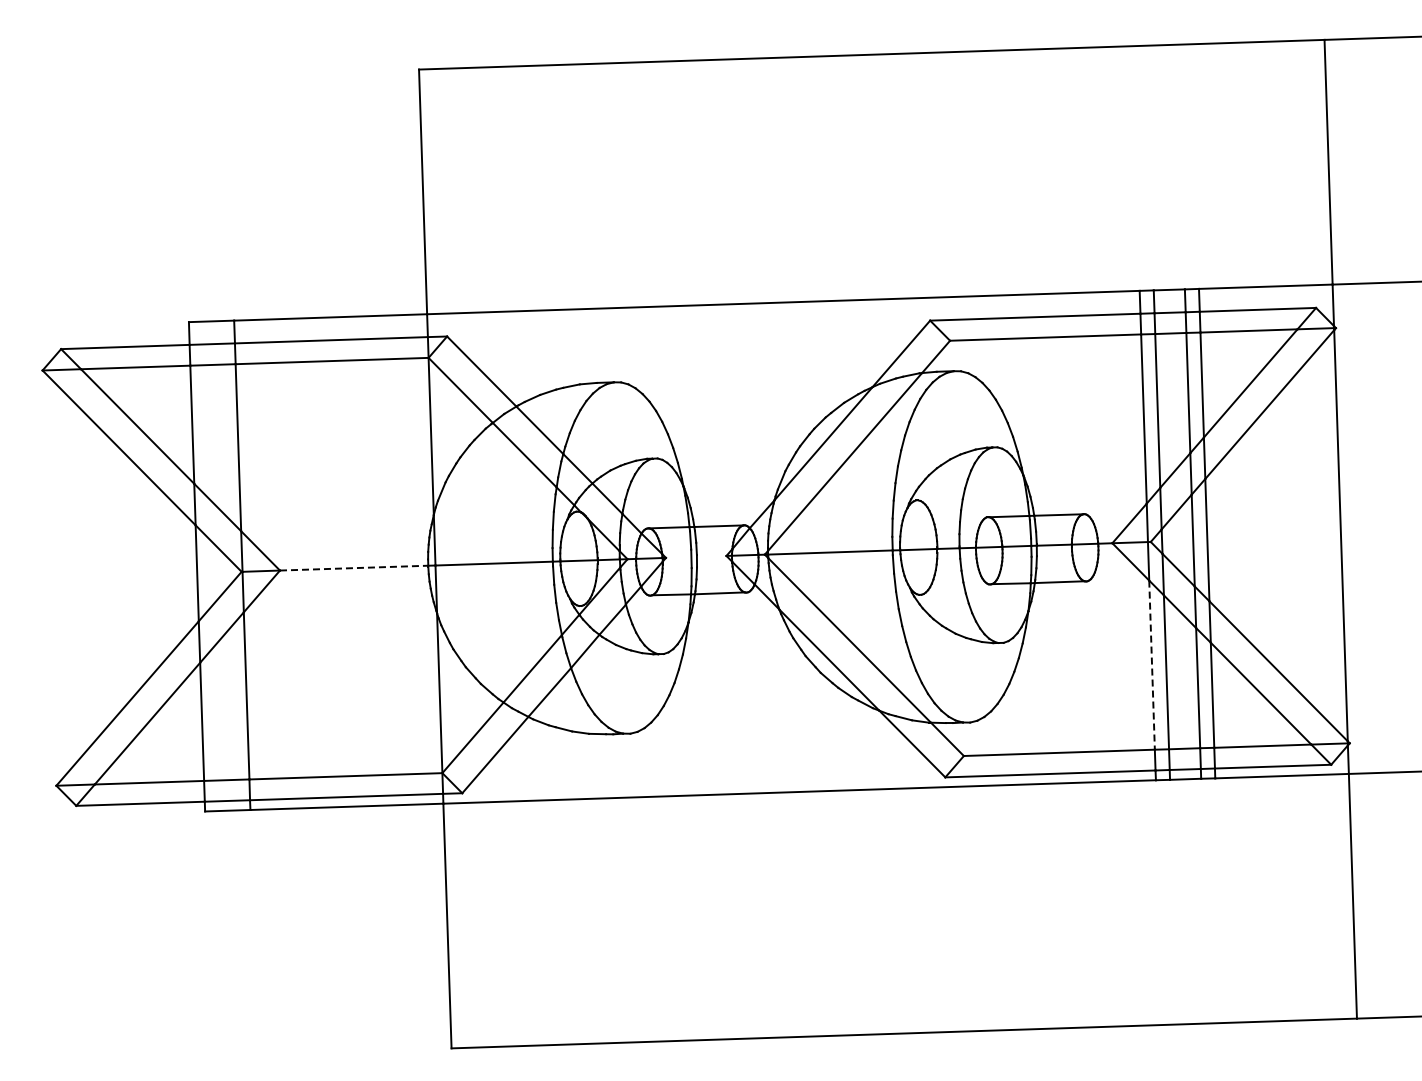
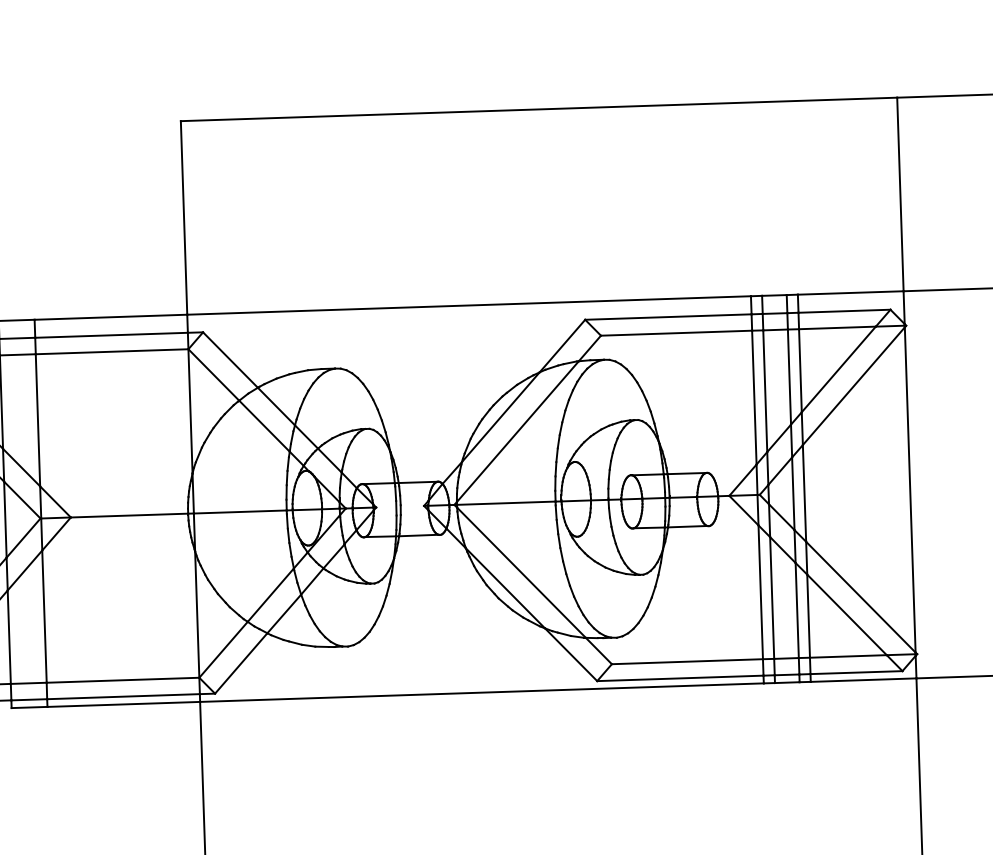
line: (354, 568) -> (129, 515), dashed -> solid
line: (1152, 665) -> (761, 592), dashed -> solid

